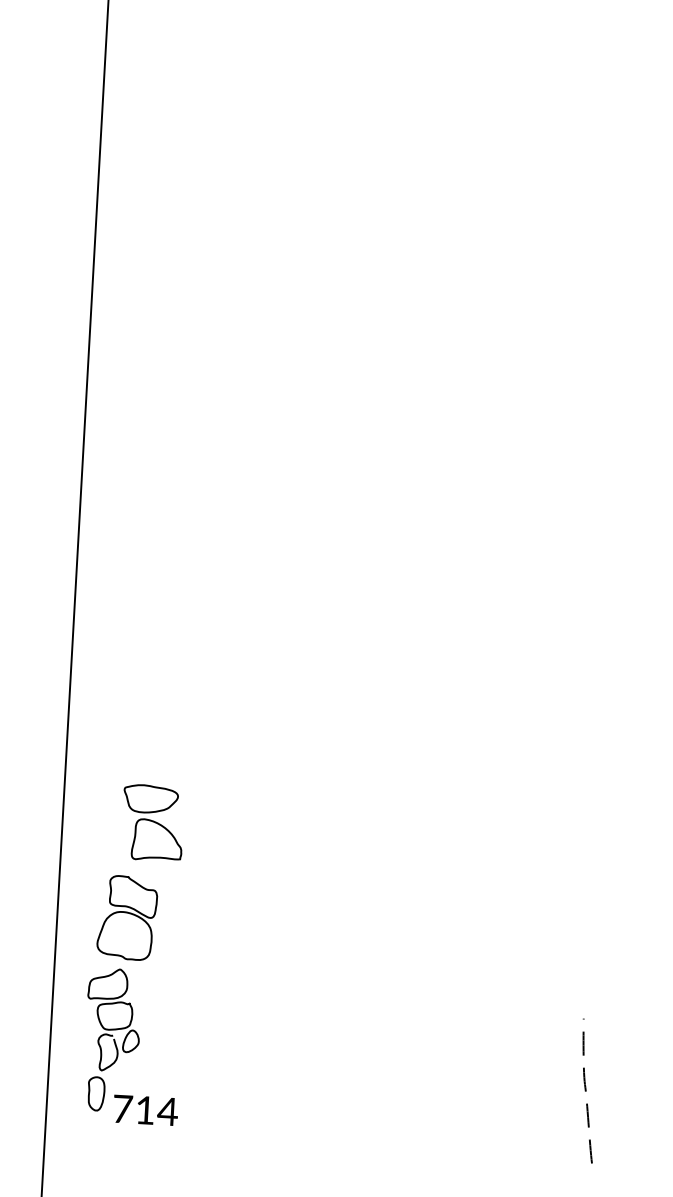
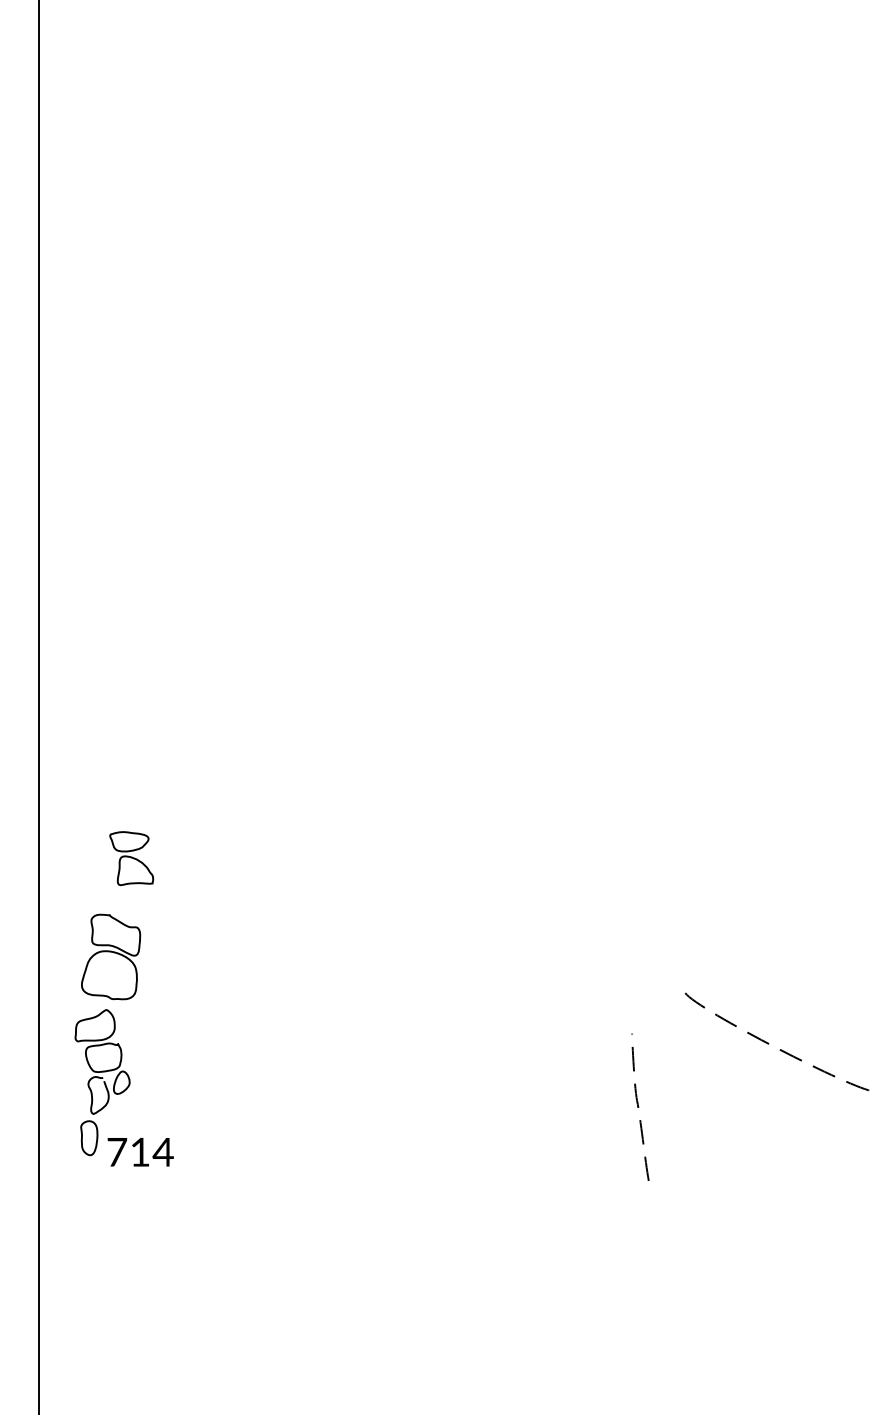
part: (152, 822) -> (131, 858), size x0.7
curve: (587, 1090) -> (639, 1106), moved

